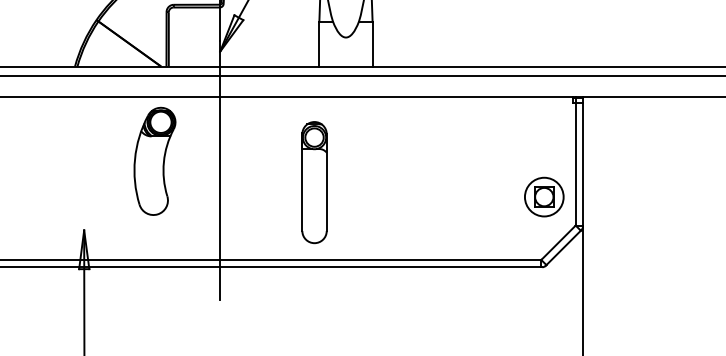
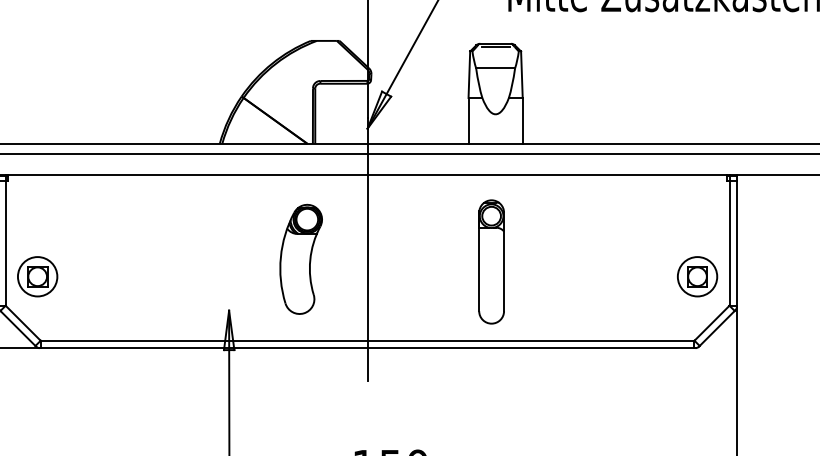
part: (154, 160) -> (300, 258), moved
part: (314, 182) -> (491, 261), moved

